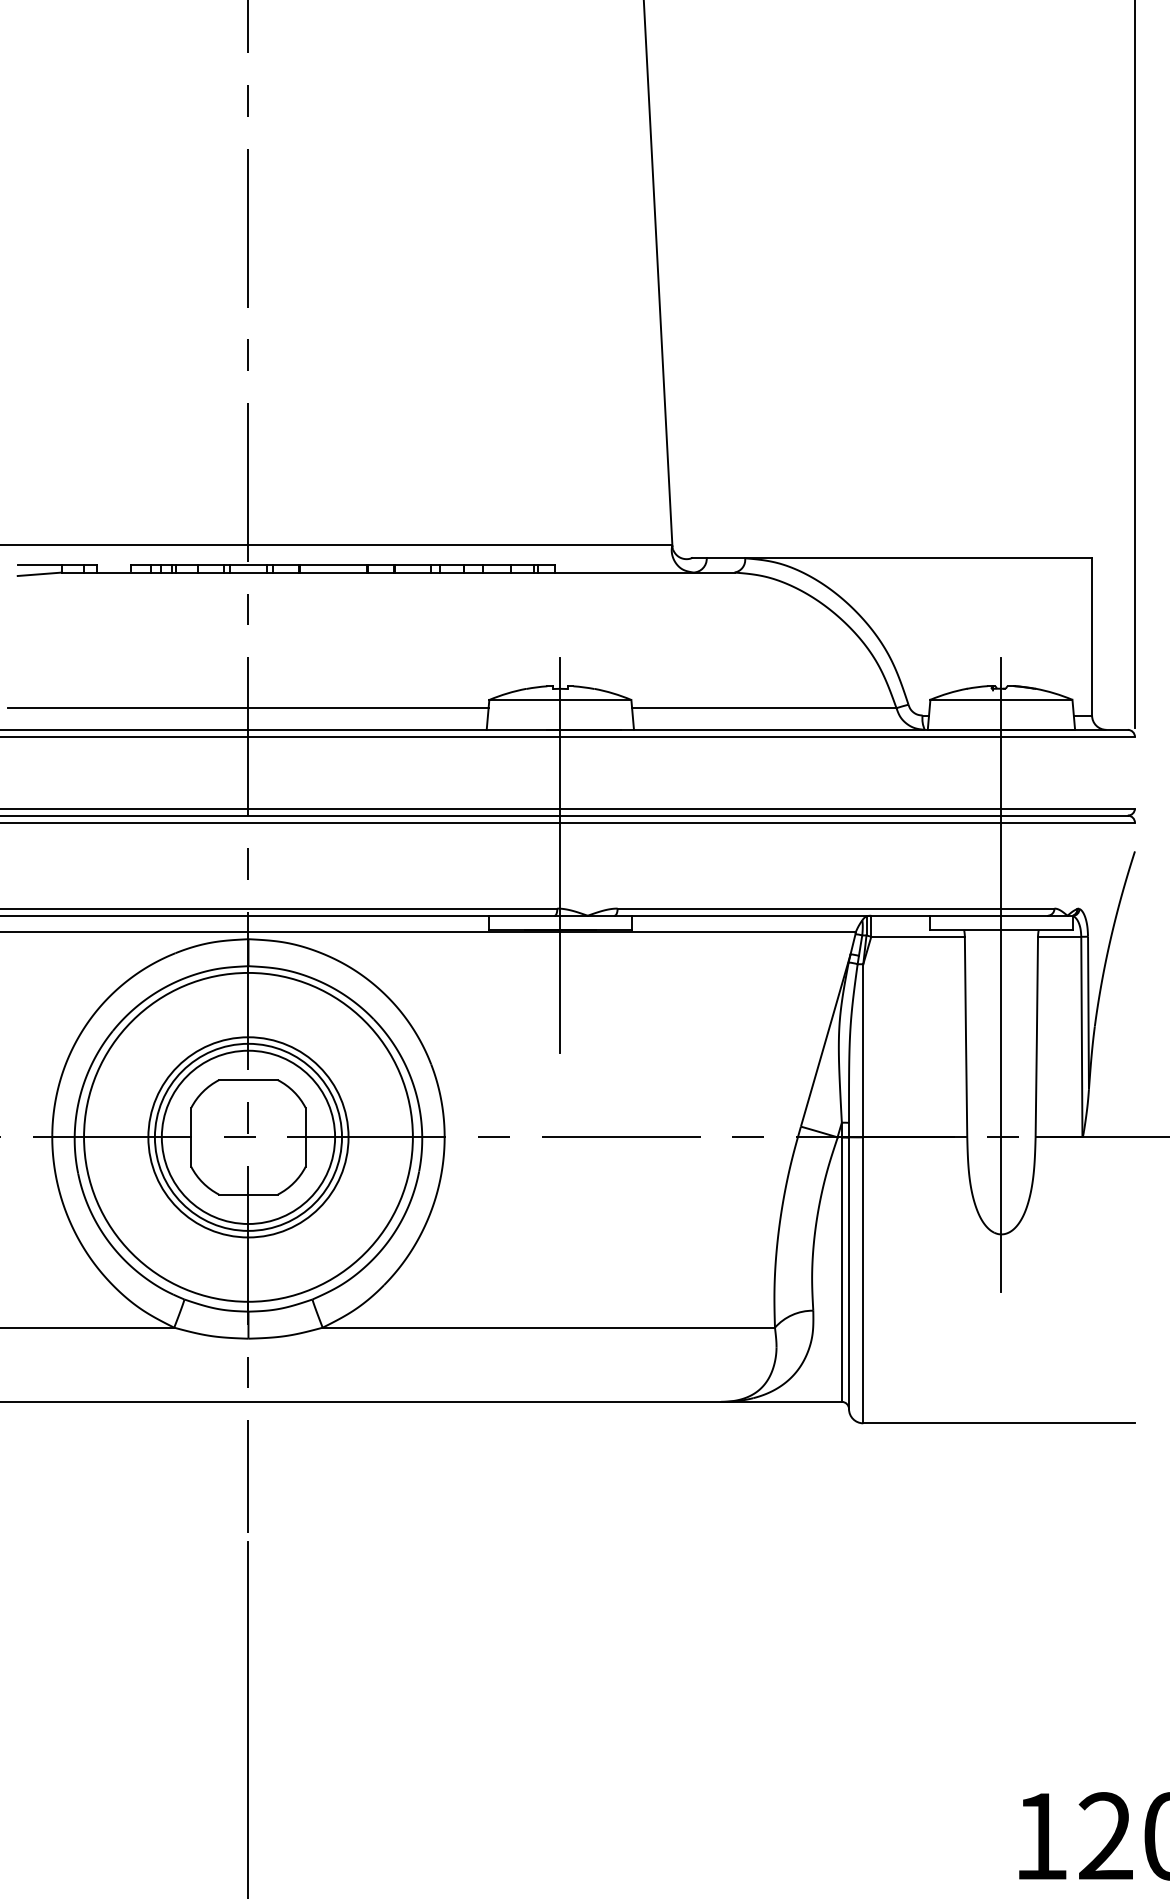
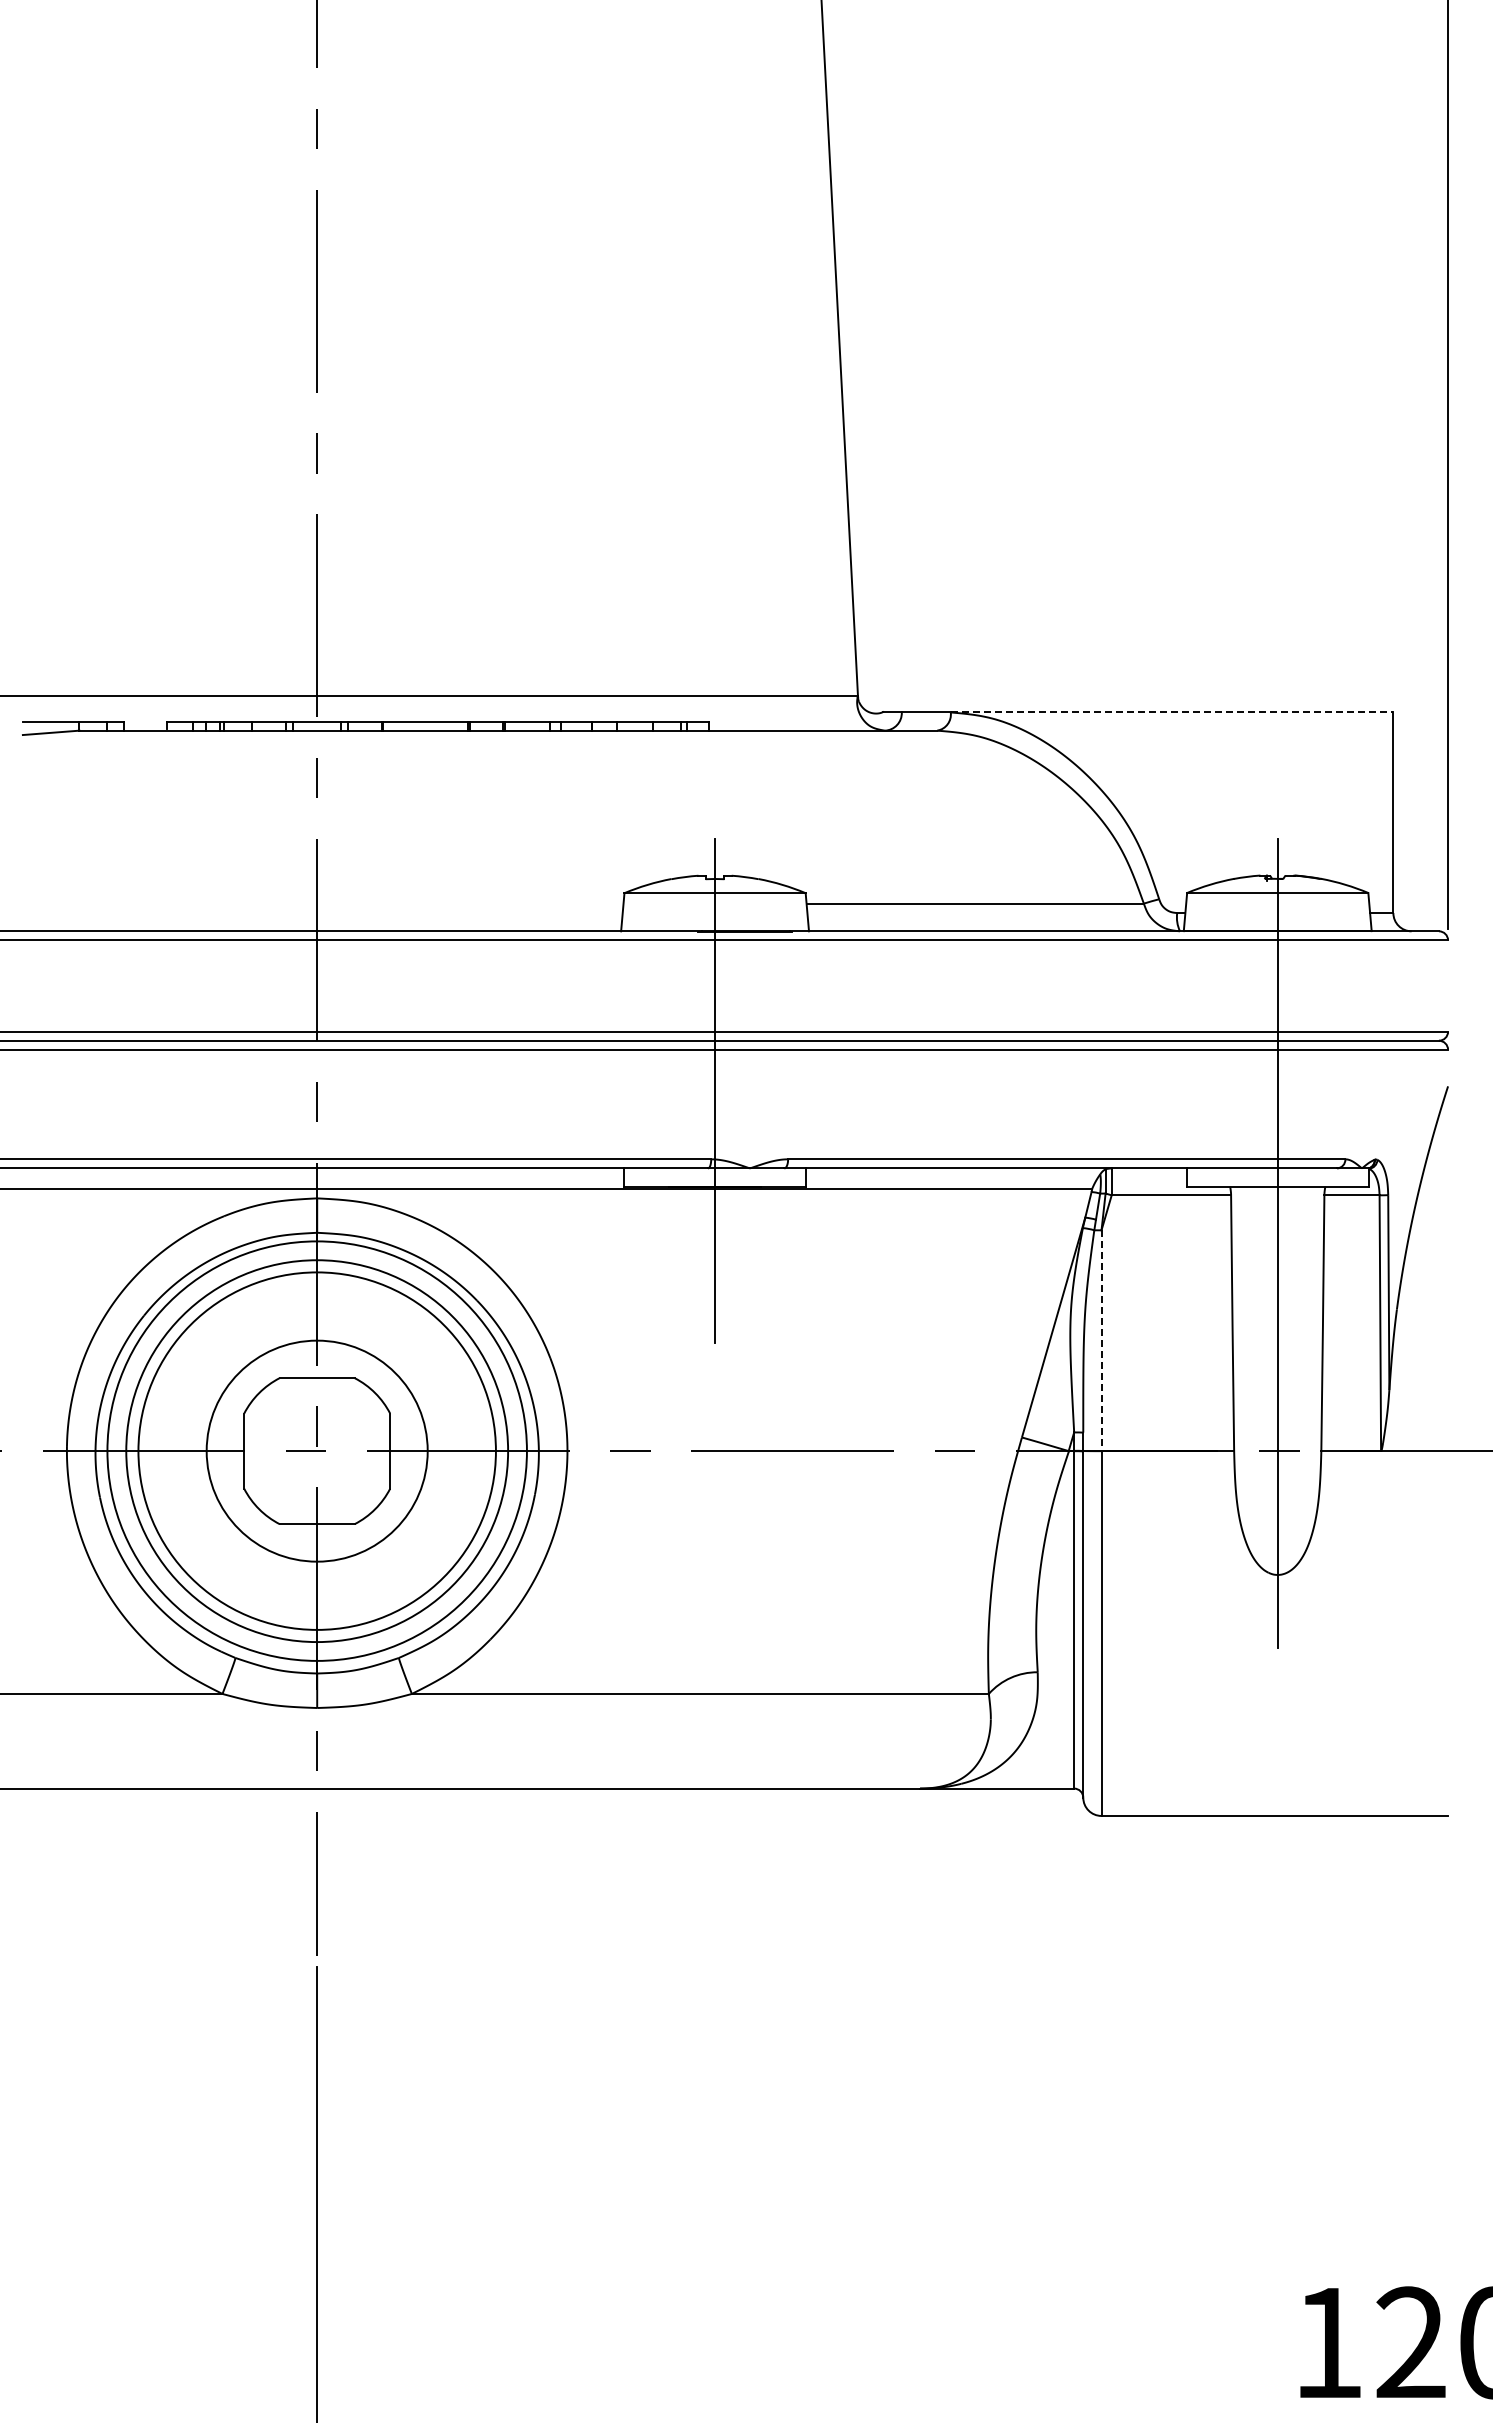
line: (918, 558) -> (1172, 712), solid -> dashed
line: (247, 708) -> (316, 903), removed
line: (863, 1051) -> (1101, 1341), solid -> dashed
circle: (247, 1136) -> (316, 1450), size x1.4
circle: (247, 1136) -> (316, 1450), size x1.6

